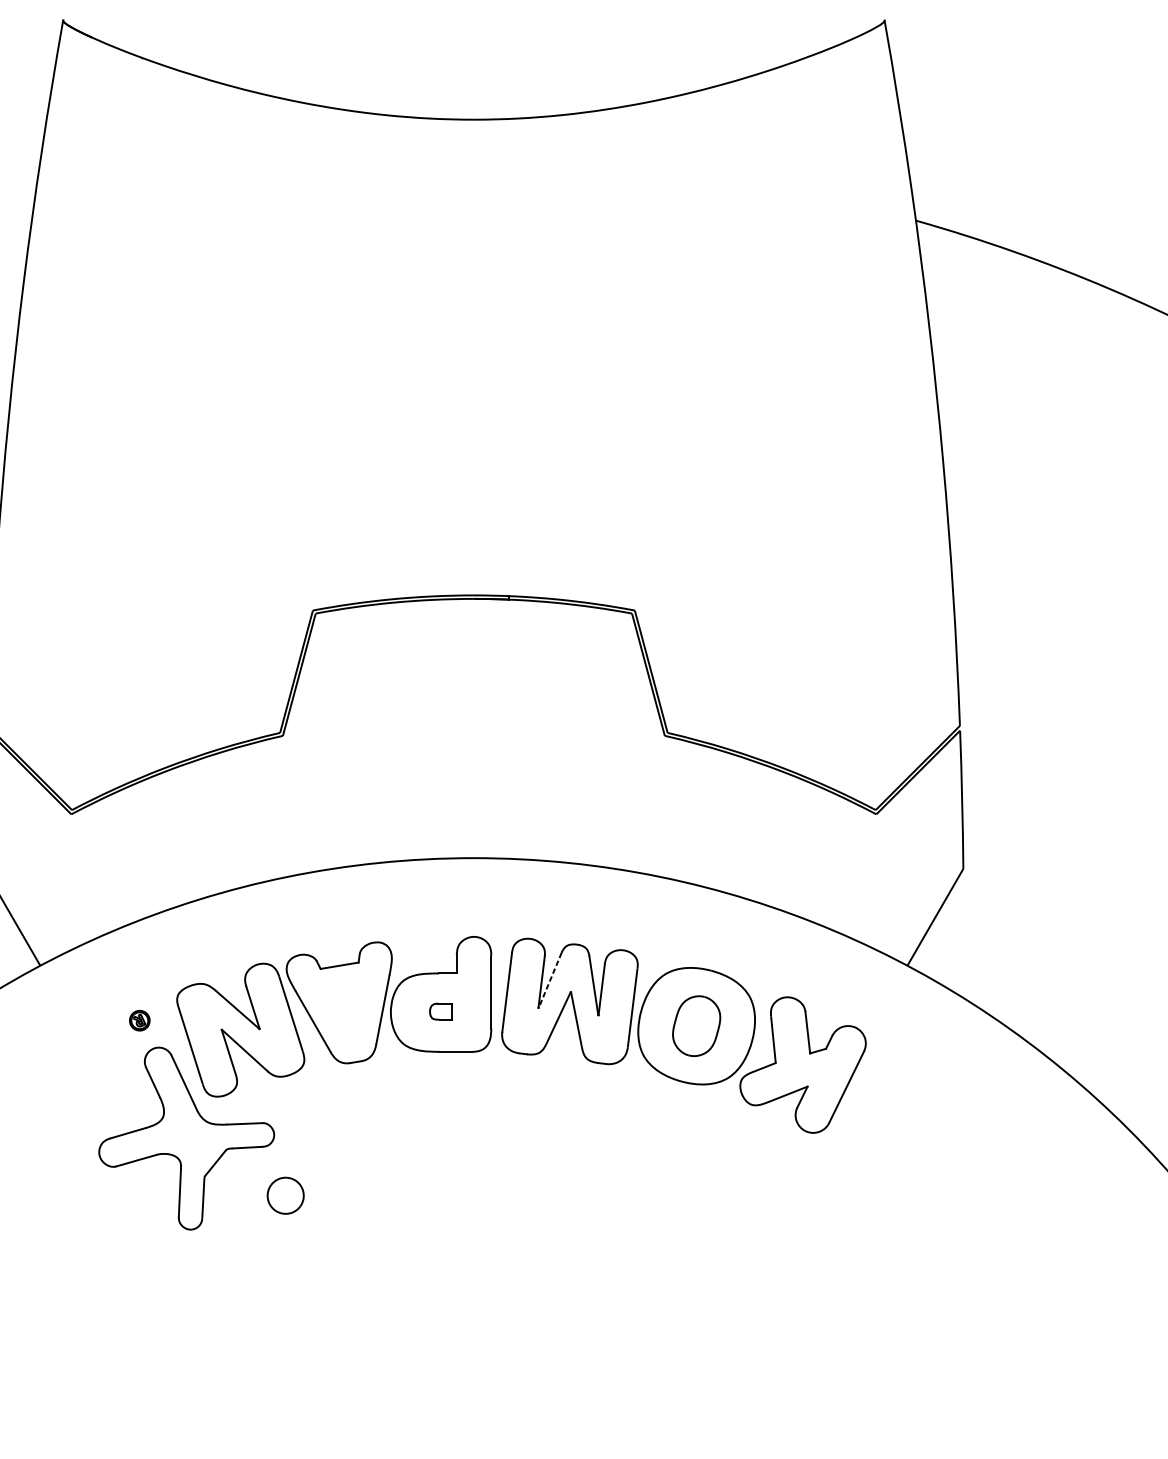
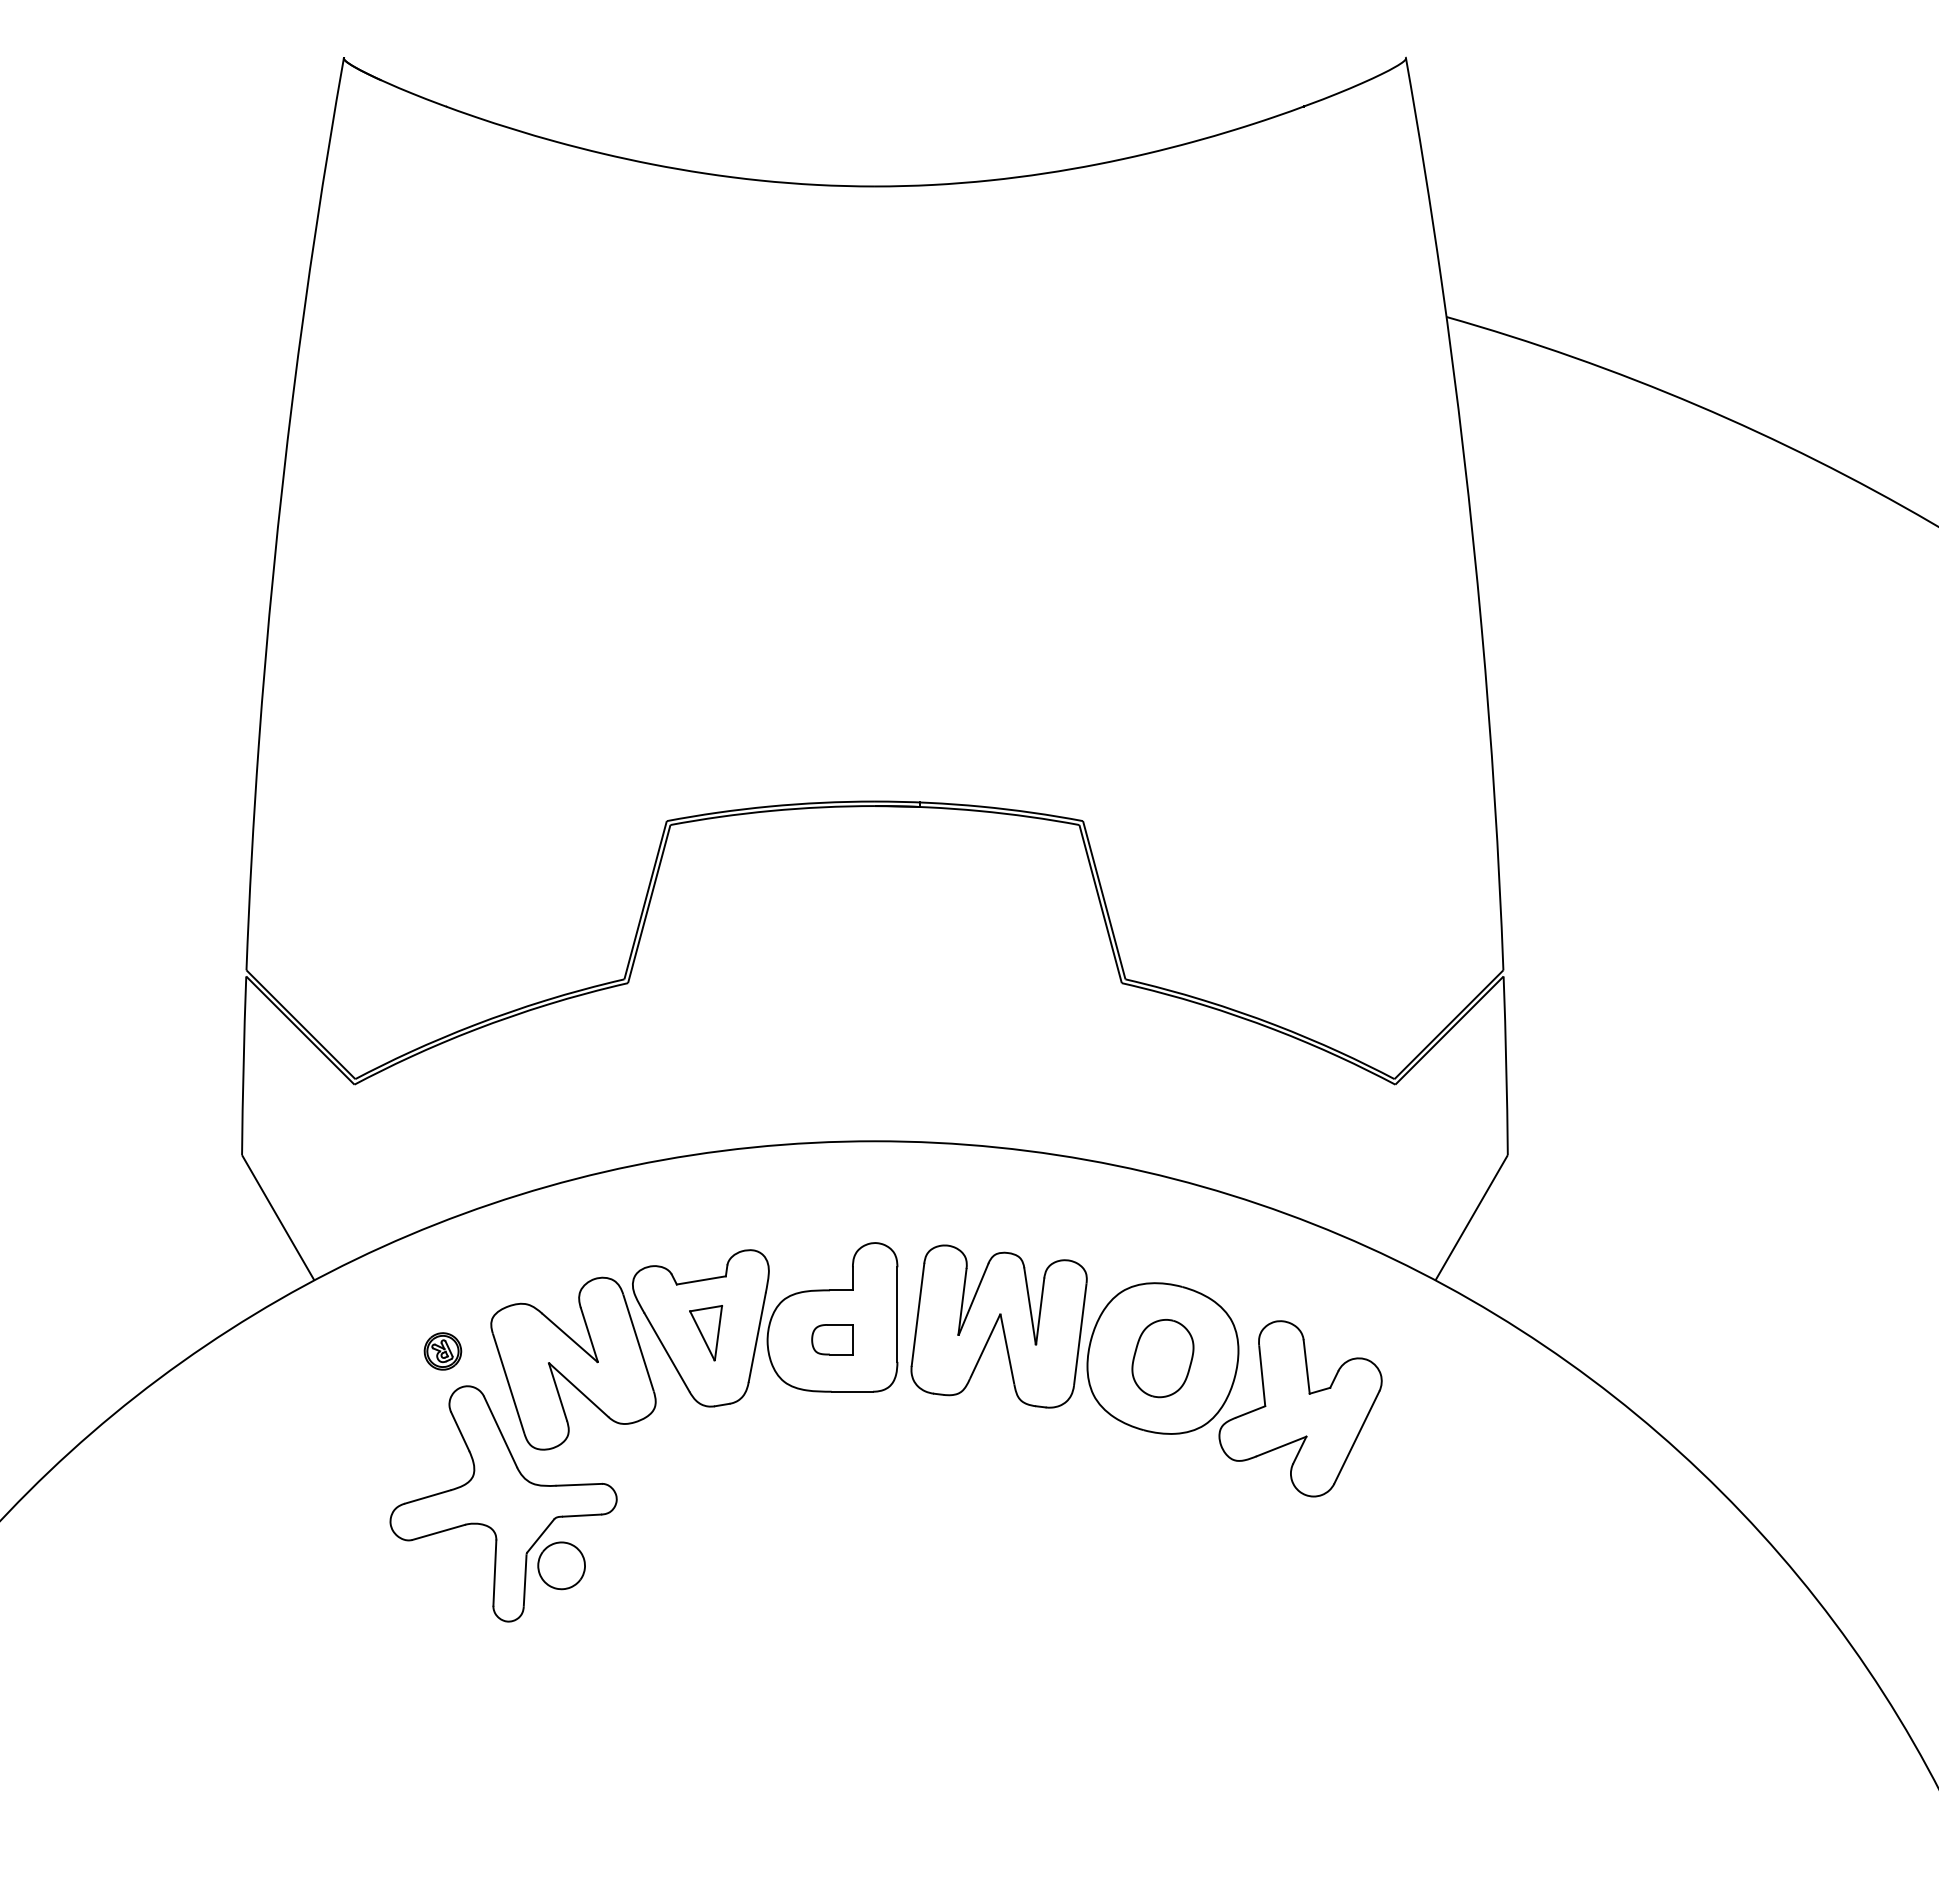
line: (550, 980) -> (973, 1299), dashed -> solid
part: (342, 1006) -> (705, 1333), added
part: (441, 1011) -> (832, 1339), size x1.43
part: (139, 1020) -> (442, 1351), size x1.43
part: (285, 1195) -> (561, 1565), moved

